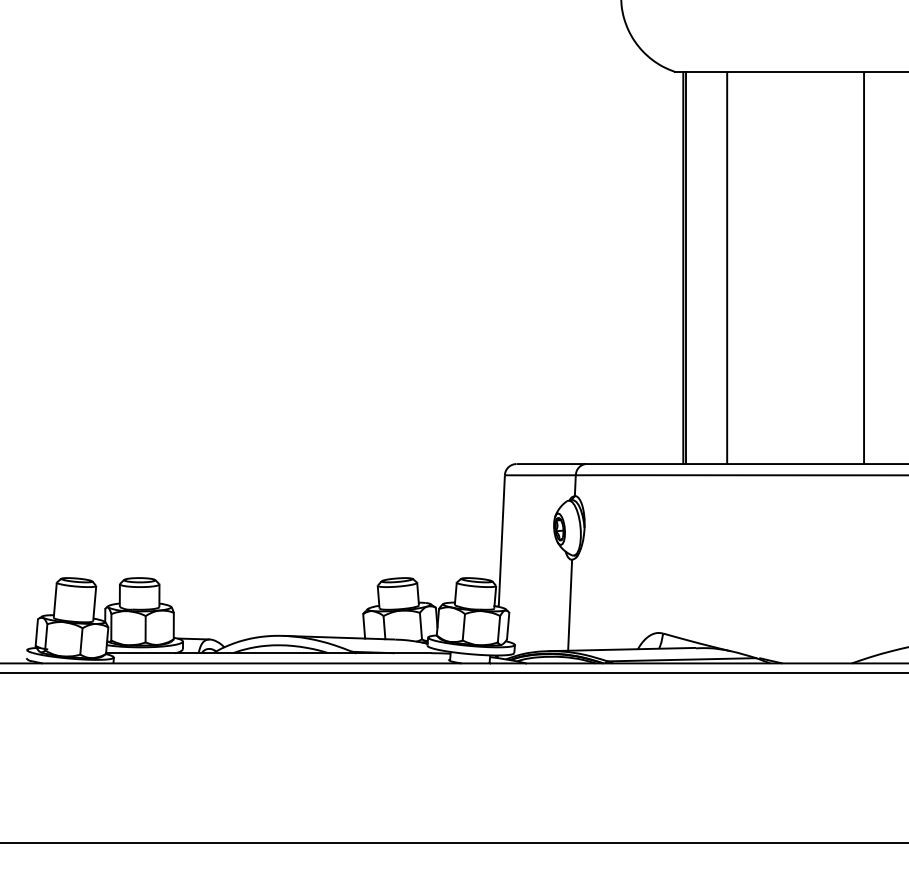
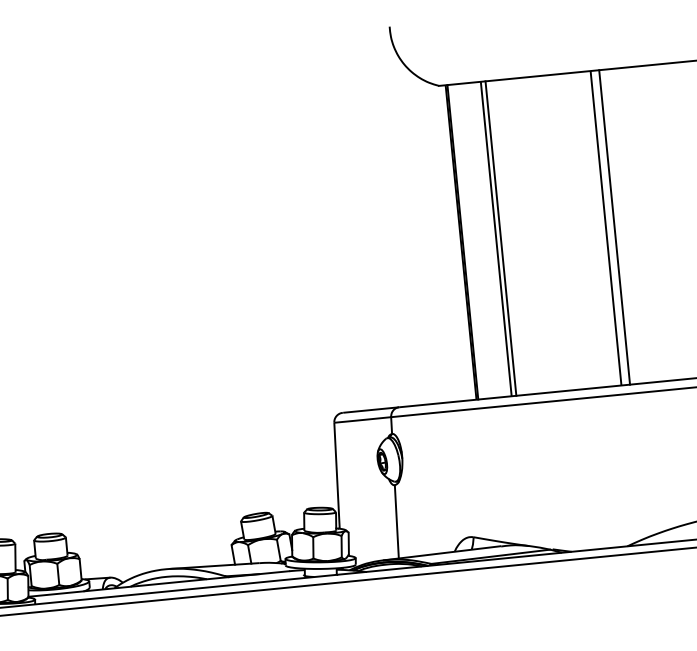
line: (733, 267) -> (501, 238), added
line: (874, 267) -> (614, 227), added

